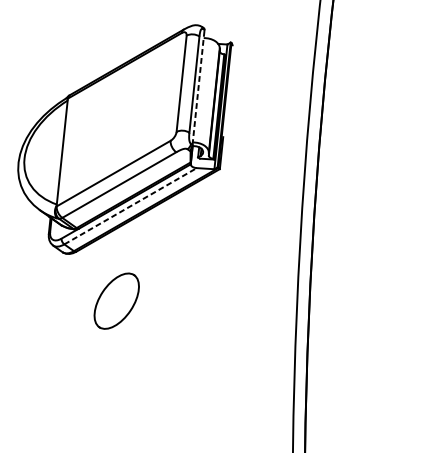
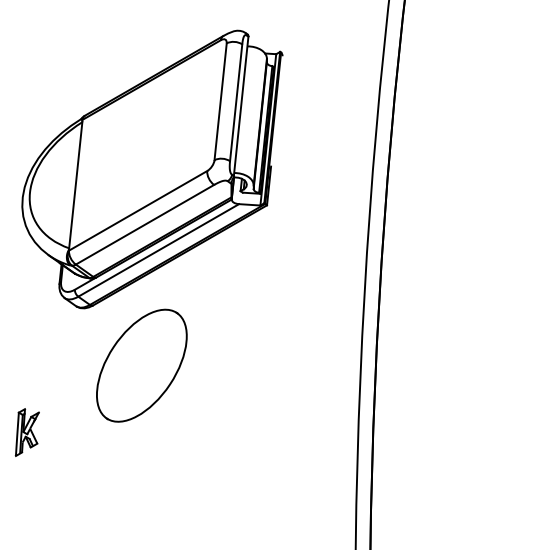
line: (198, 86) -> (241, 105), dashed -> solid
line: (130, 206) -> (158, 250), dashed -> solid
part: (116, 301) -> (141, 365), size x1.67
part: (21, 356) -> (26, 432), added

